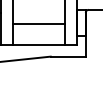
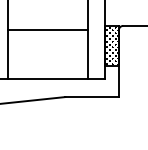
hatch: (81, 22) -> (112, 45), added
line: (38, 23) -> (46, 29), moved

